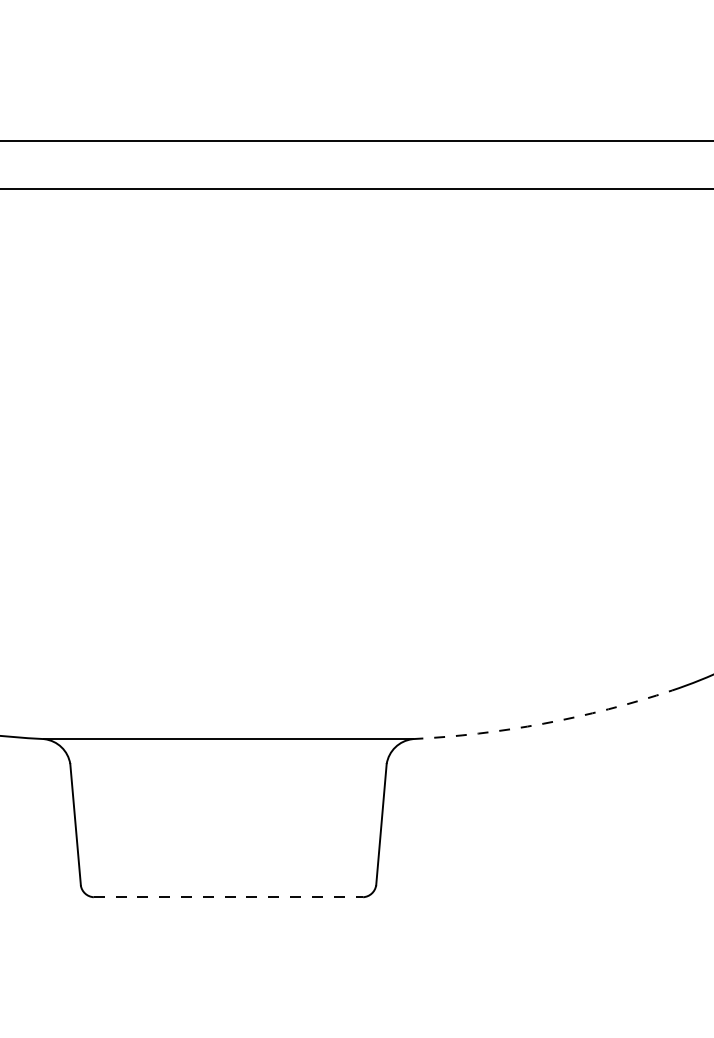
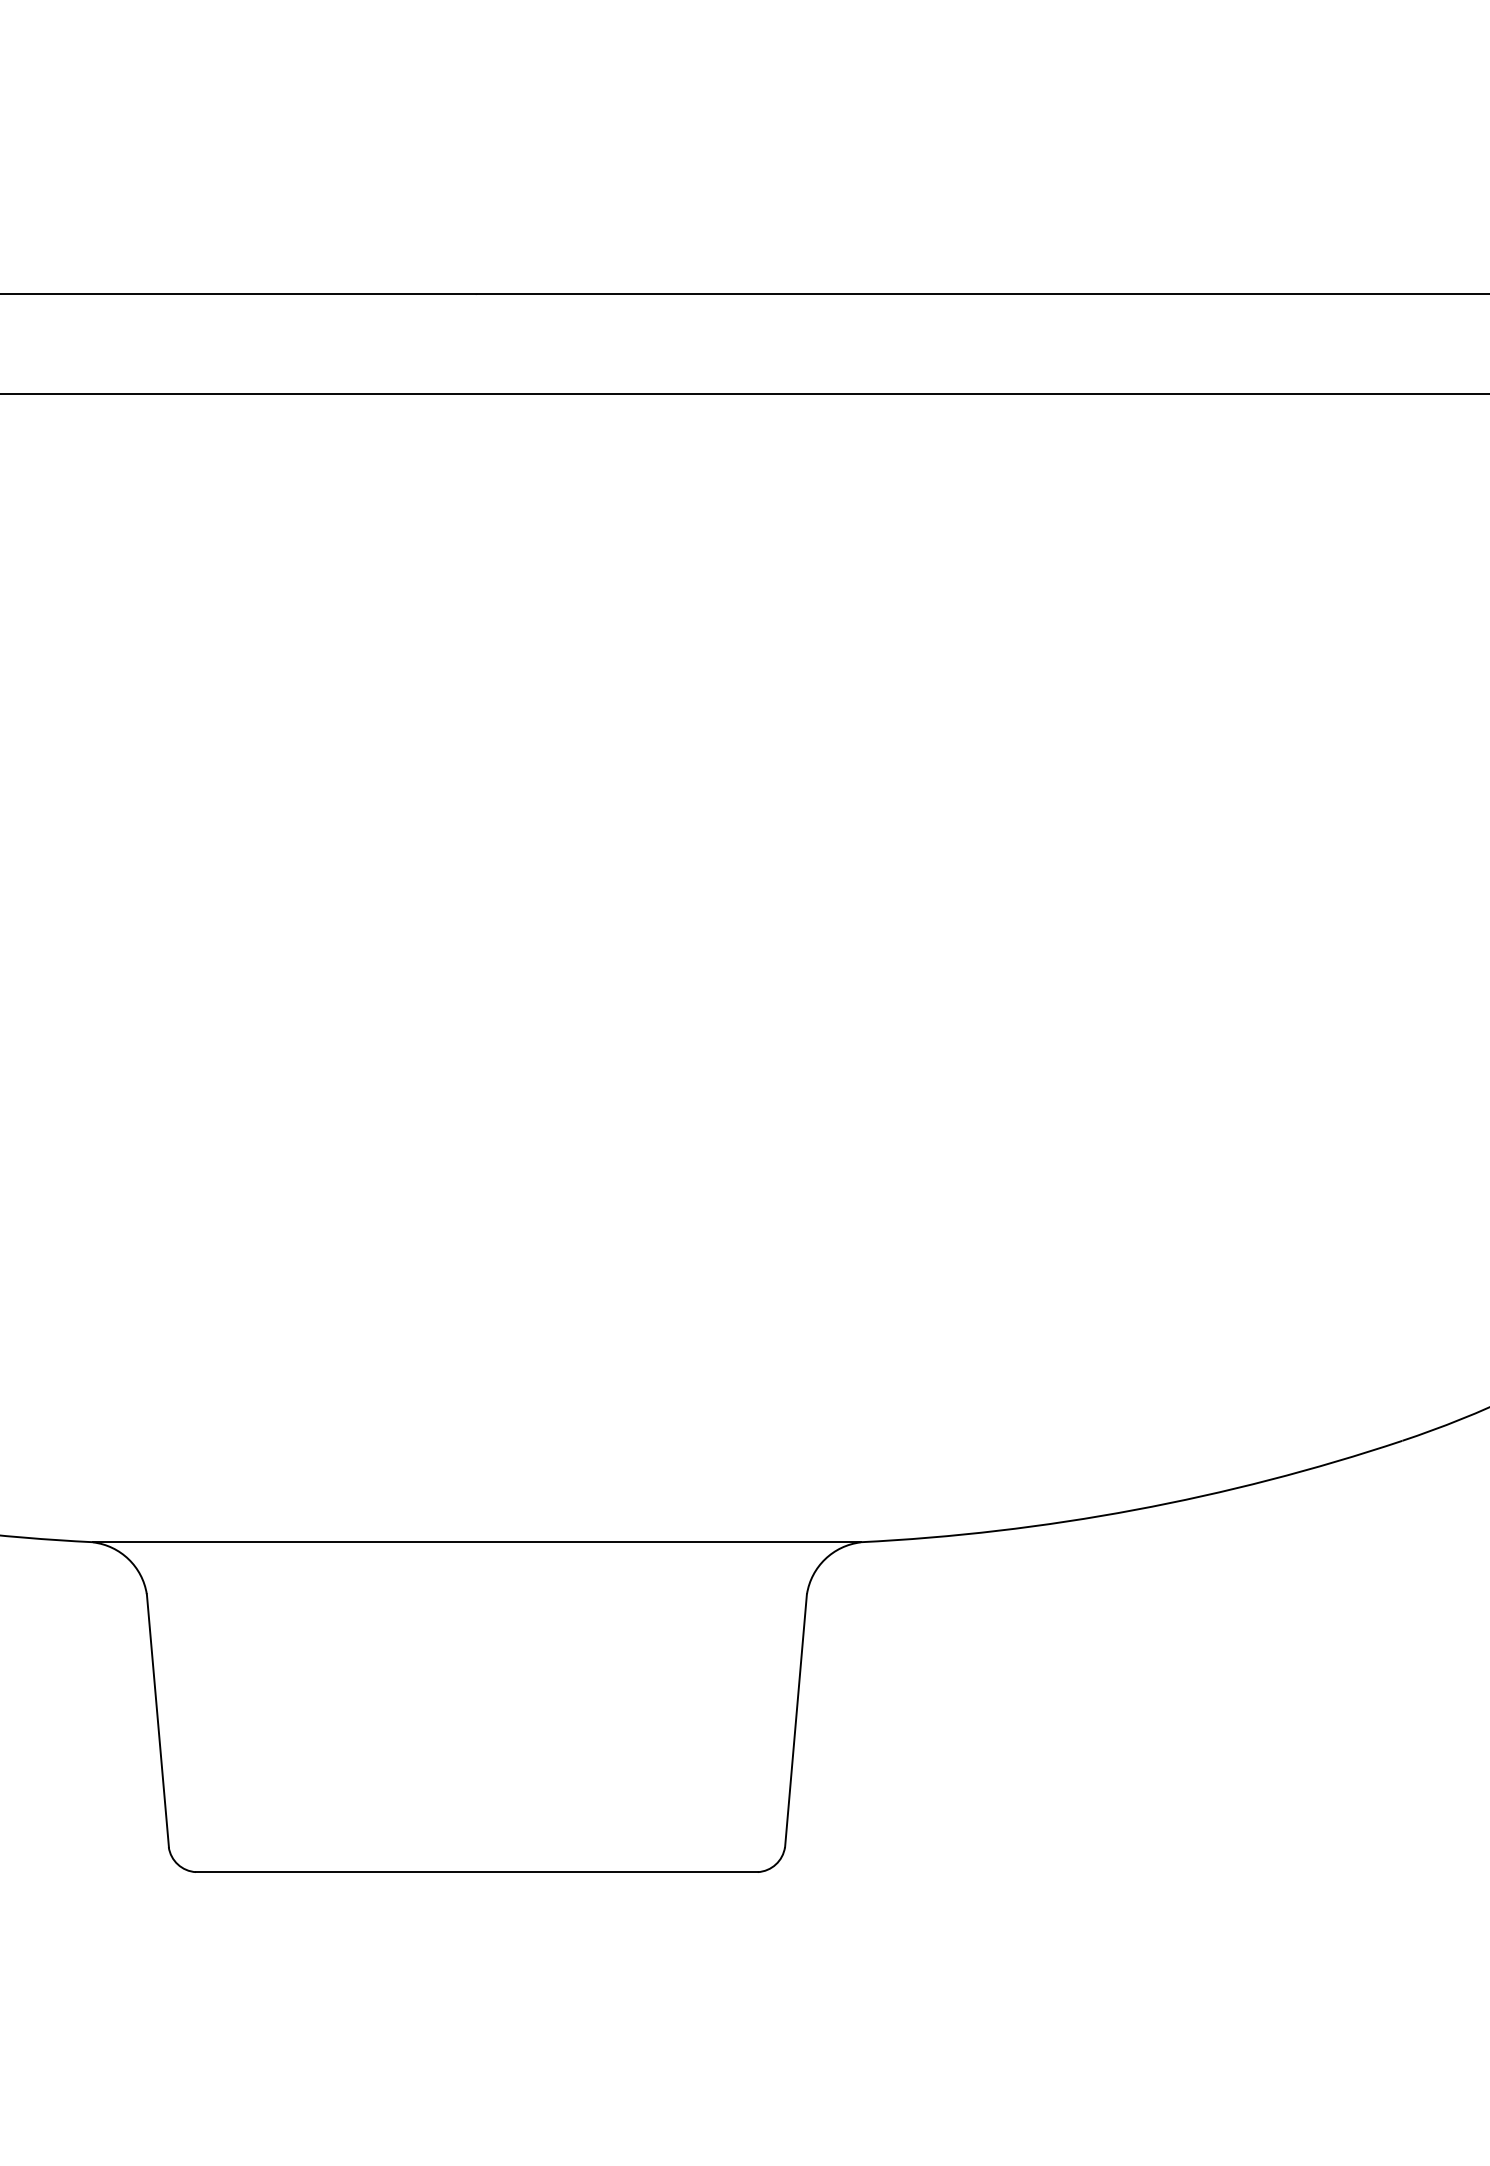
arc: (543, 723) -> (1134, 1509), dashed -> solid
line: (228, 897) -> (476, 1872), dashed -> solid

